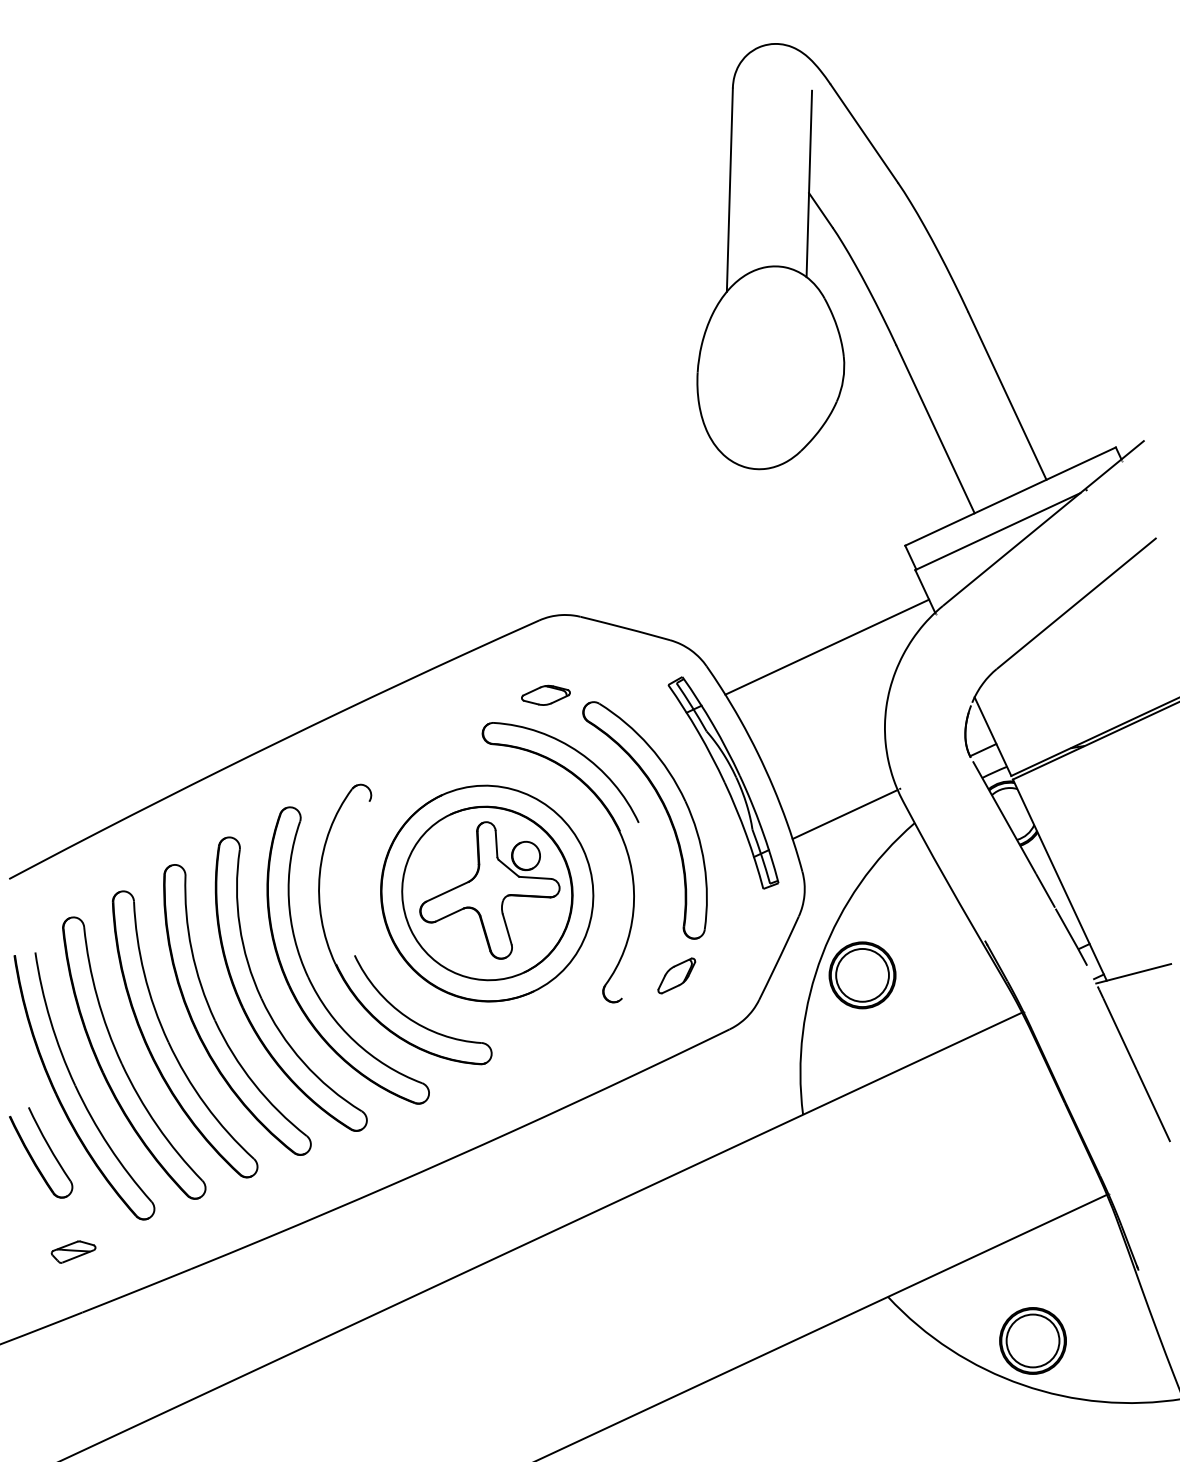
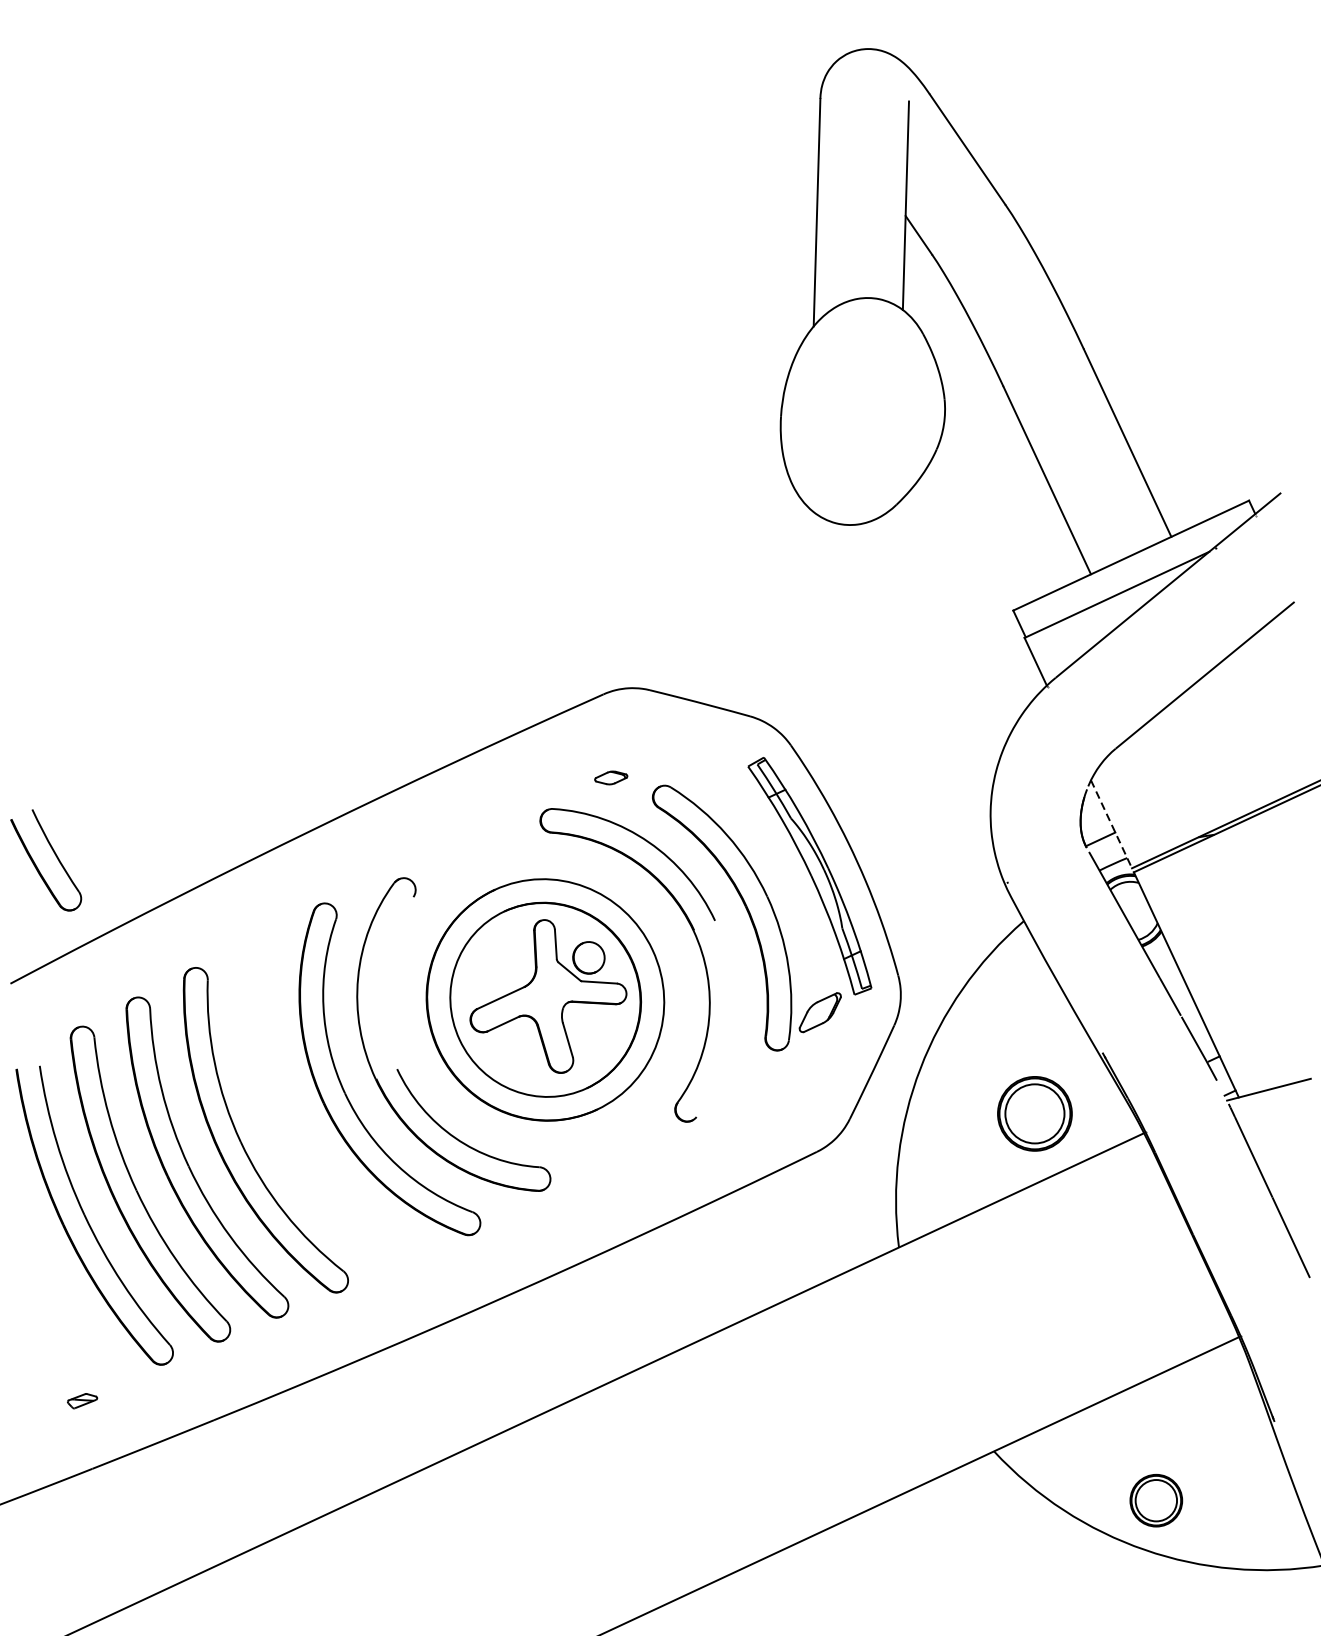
line: (827, 646) -> (926, 723), removed
part: (545, 694) -> (610, 777), size x0.6
line: (993, 737) -> (1112, 825), solid -> dashed
line: (844, 814) -> (945, 911), removed
part: (676, 975) -> (819, 1012), moved
part: (862, 975) -> (1034, 1114), moved
part: (261, 995) -> (292, 1114), removed
part: (49, 1149) -> (55, 856), moved
part: (73, 1251) -> (82, 1400), size x0.6
part: (1032, 1340) -> (1155, 1500), size x0.7

